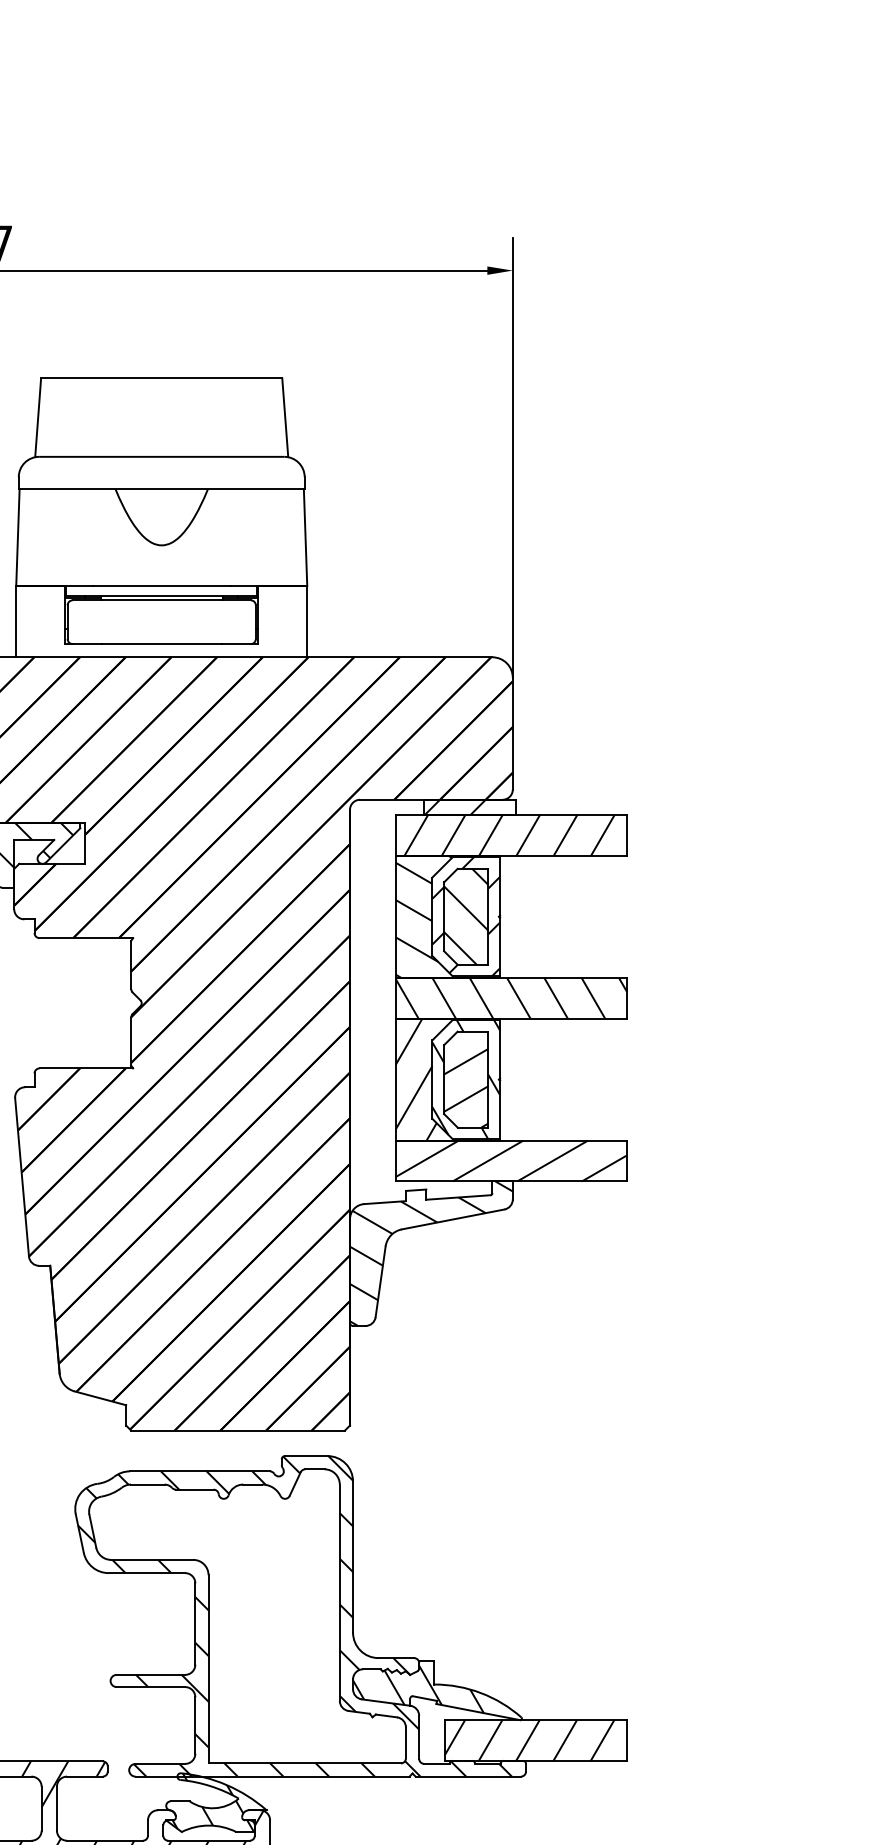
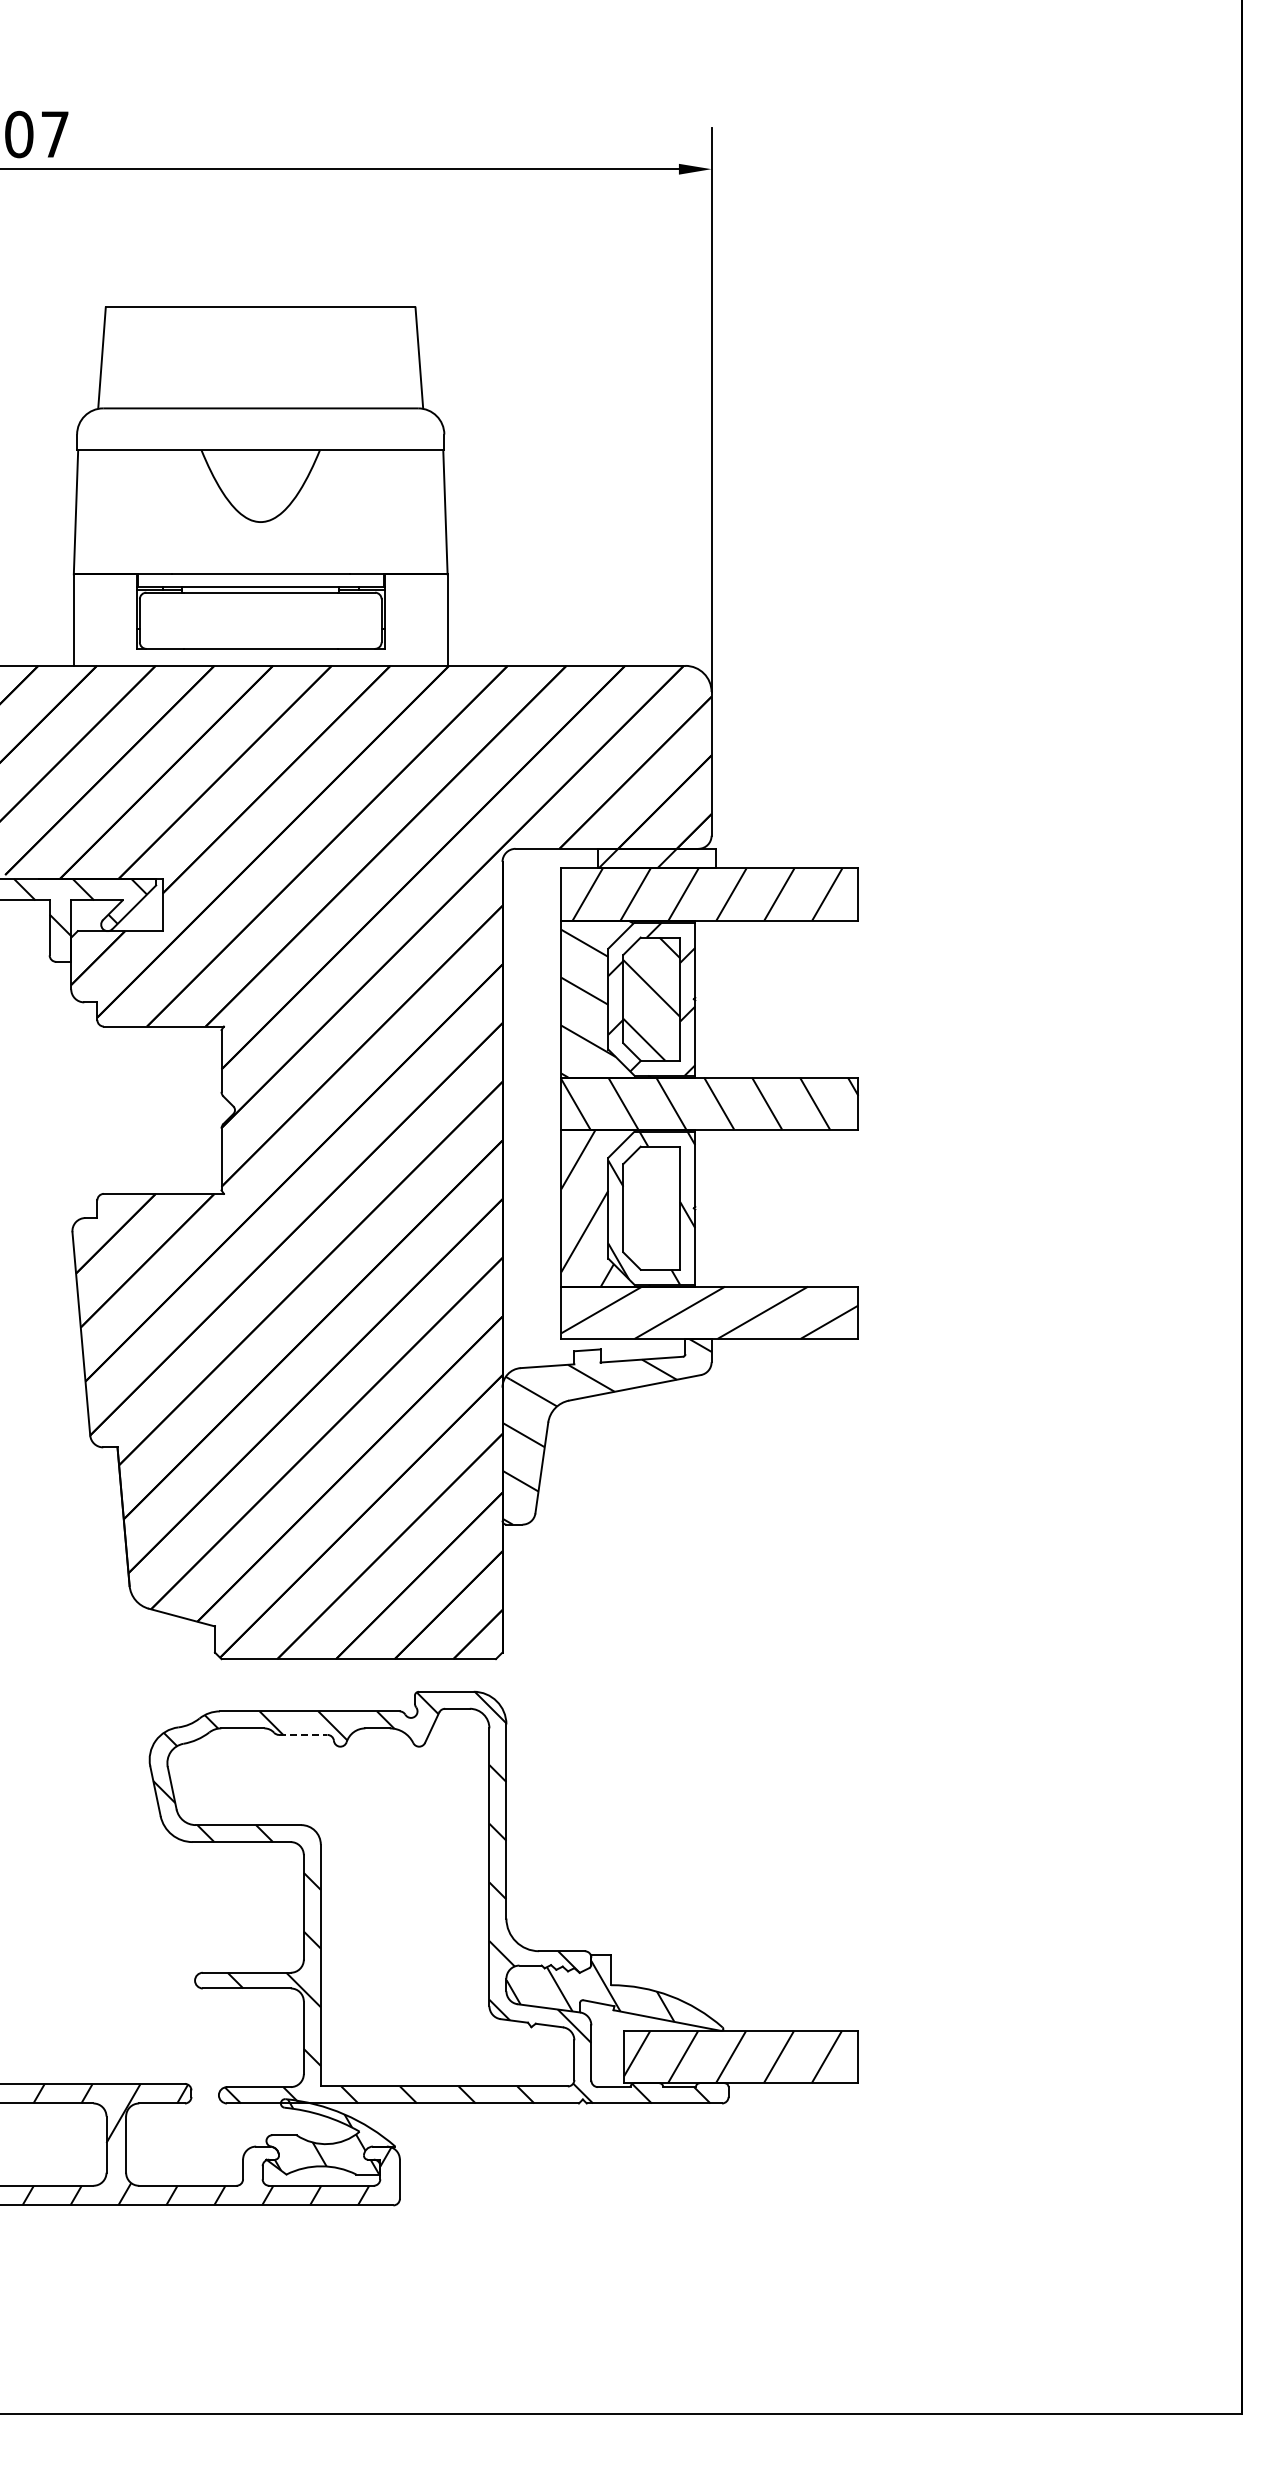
hatch: (466, 1087) -> (651, 1218), removed
line: (195, 1489) -> (303, 1734), solid -> dashed

